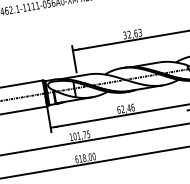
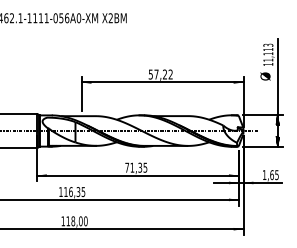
text: (132, 34) -> (160, 74), 32,63 -> 57,22
text: (126, 108) -> (136, 167), 62,46 -> 71,35
text: (80, 136) -> (72, 192), 101,75 -> 116,35
text: (77, 159) -> (63, 221), 618,00 -> 118,00

